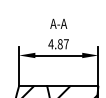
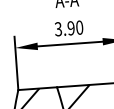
text: (58, 44) -> (68, 28), 4.87 -> 3.90

